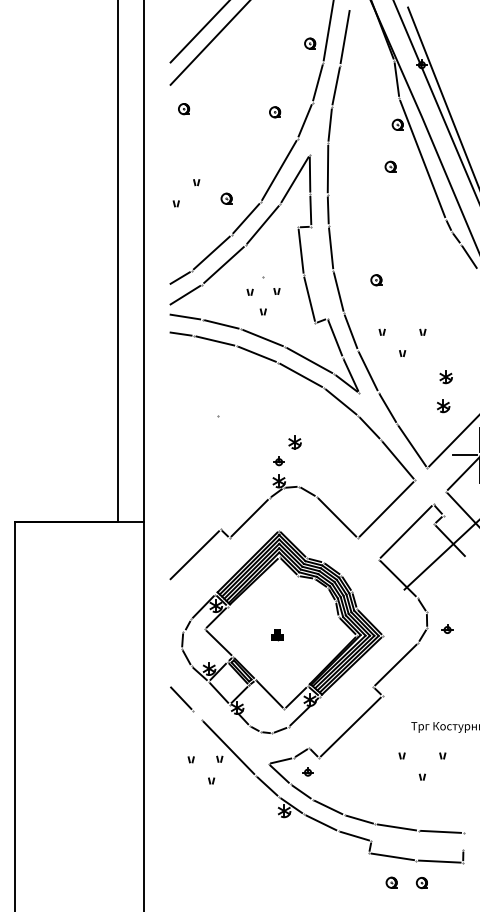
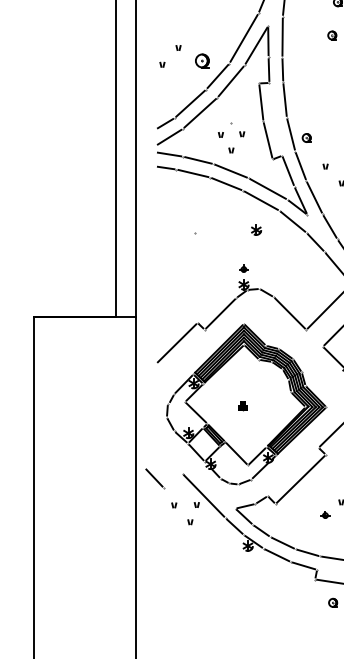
part: (226, 198) -> (202, 60), size x1.6
part: (376, 280) -> (306, 138), moved
part: (294, 442) -> (256, 230), moved
line: (182, 699) -> (155, 479), moved
part: (307, 771) -> (325, 514), moved

